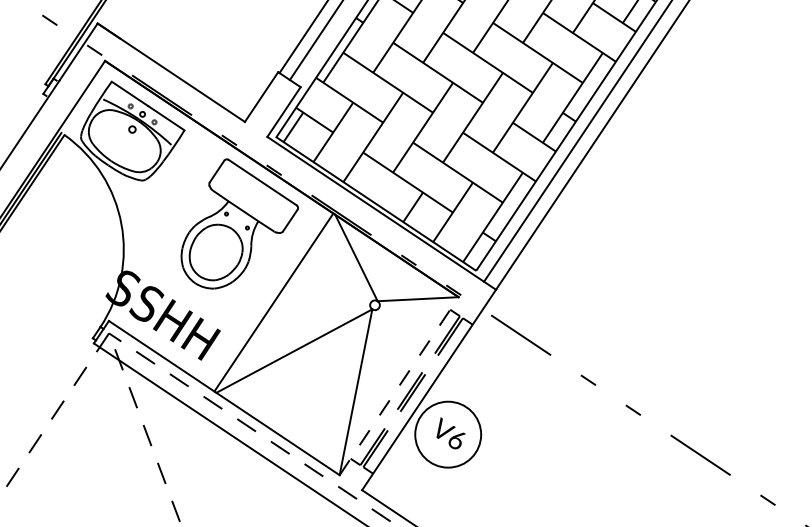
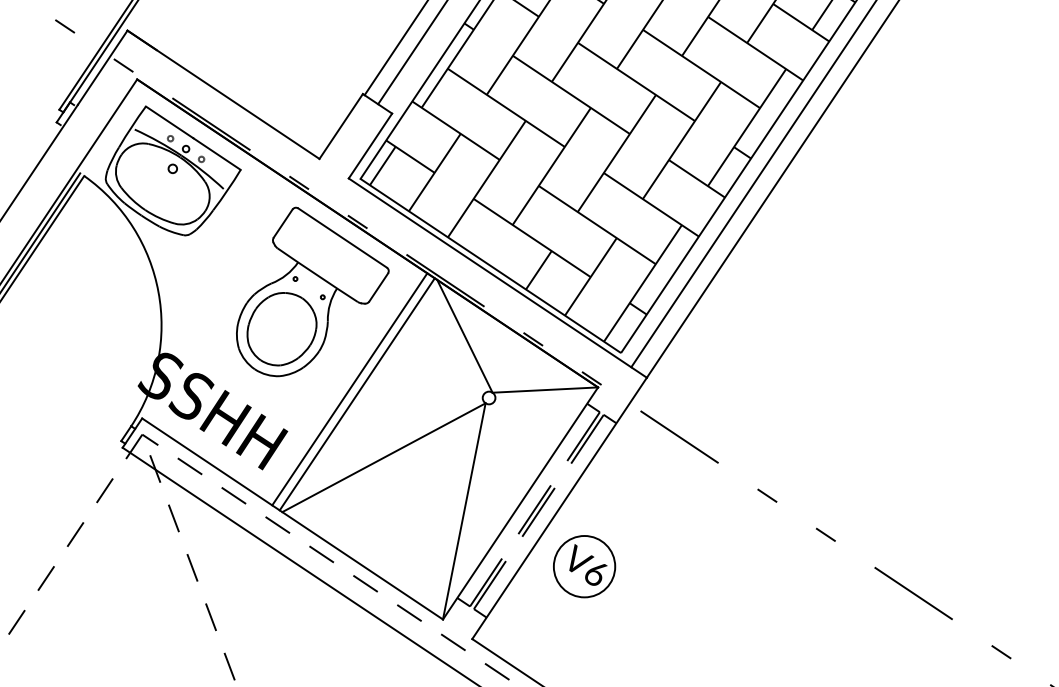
line: (267, 298) -> (348, 389), added
line: (399, 385) -> (521, 502), dashed -> solid
circle: (447, 434) -> (583, 566), size x0.71

